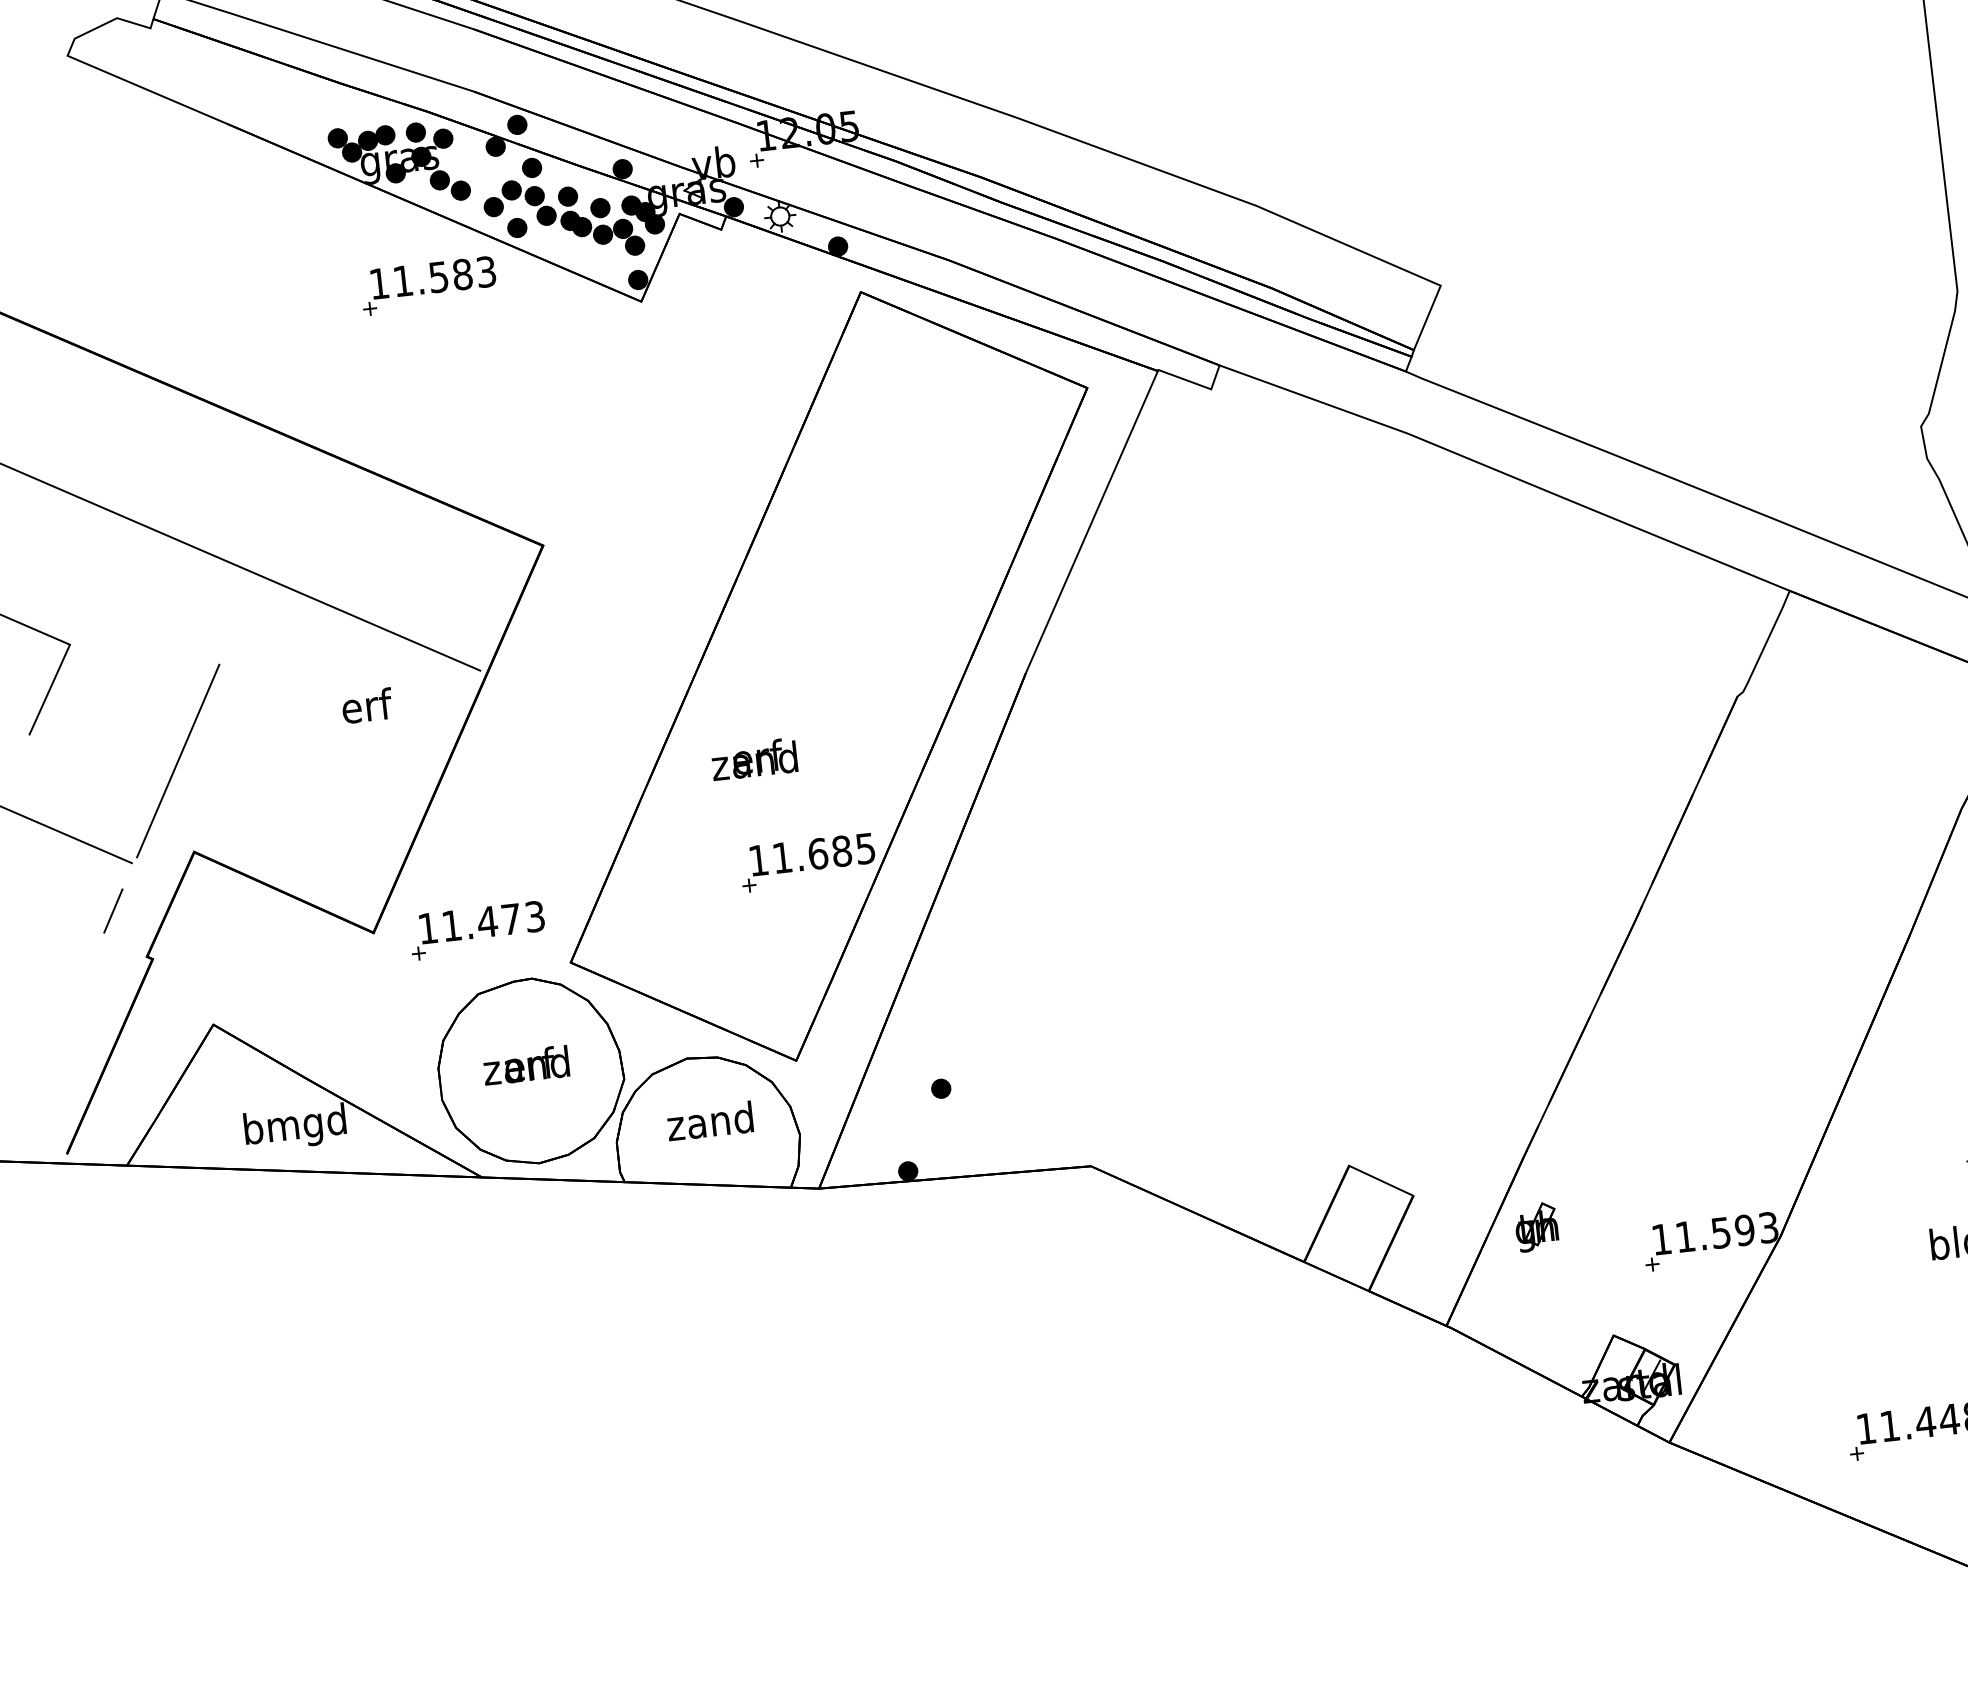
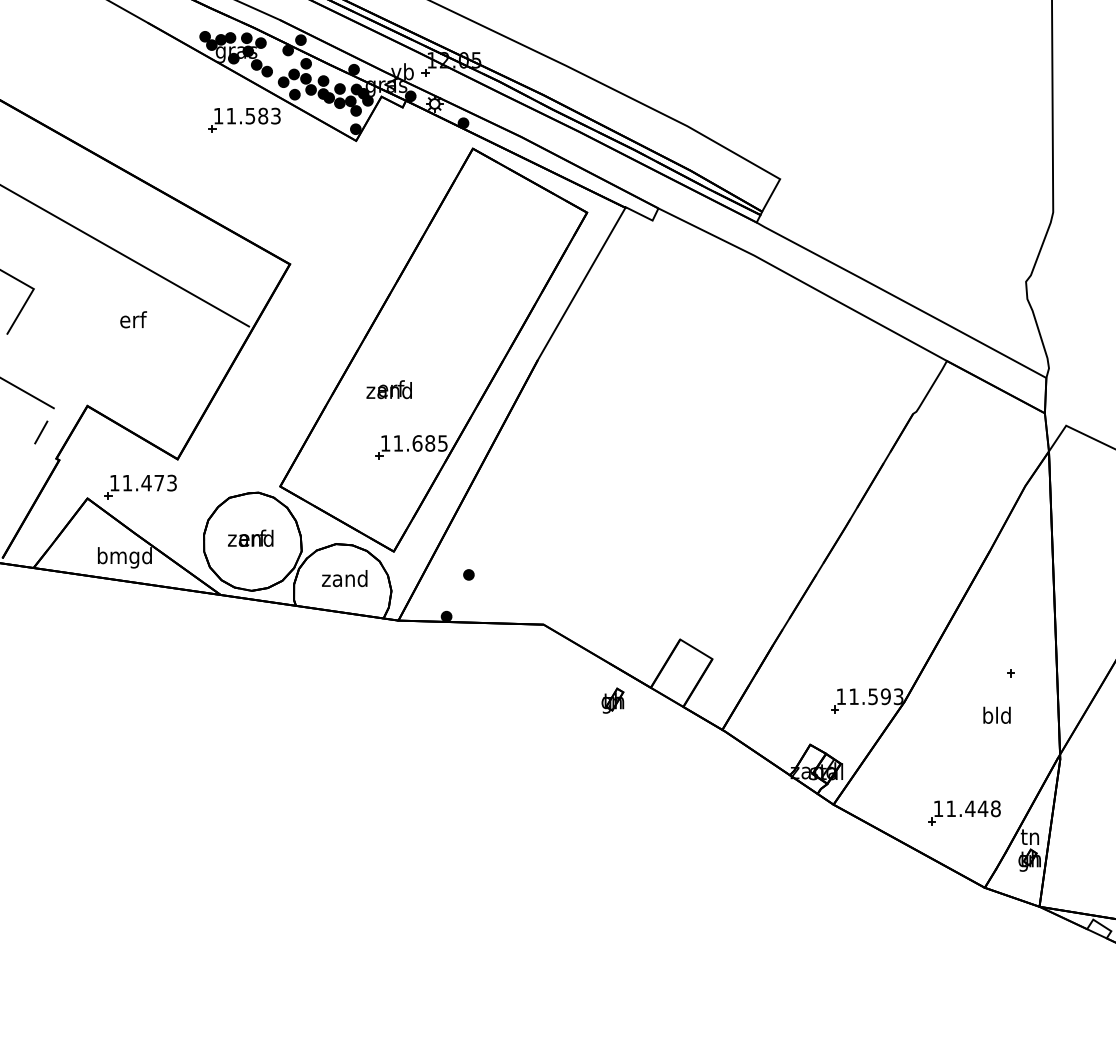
text: (367, 705) -> (133, 319), moved
line: (176, 760) -> (83, 356), removed
part: (476, 929) -> (140, 486), moved
part: (1535, 1226) -> (612, 700), moved

